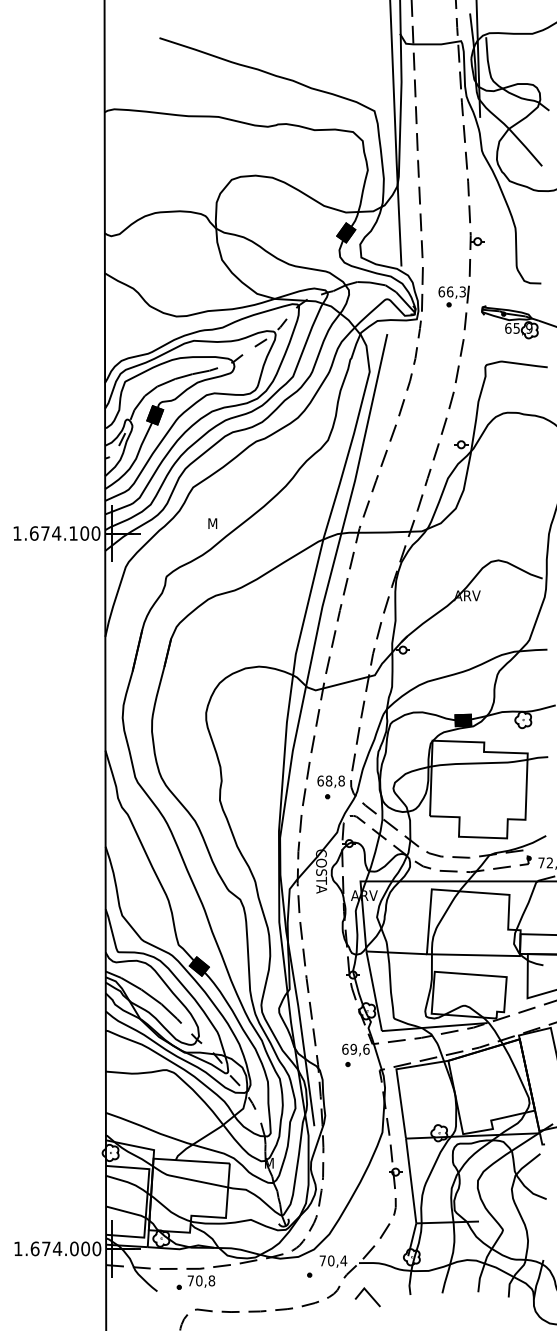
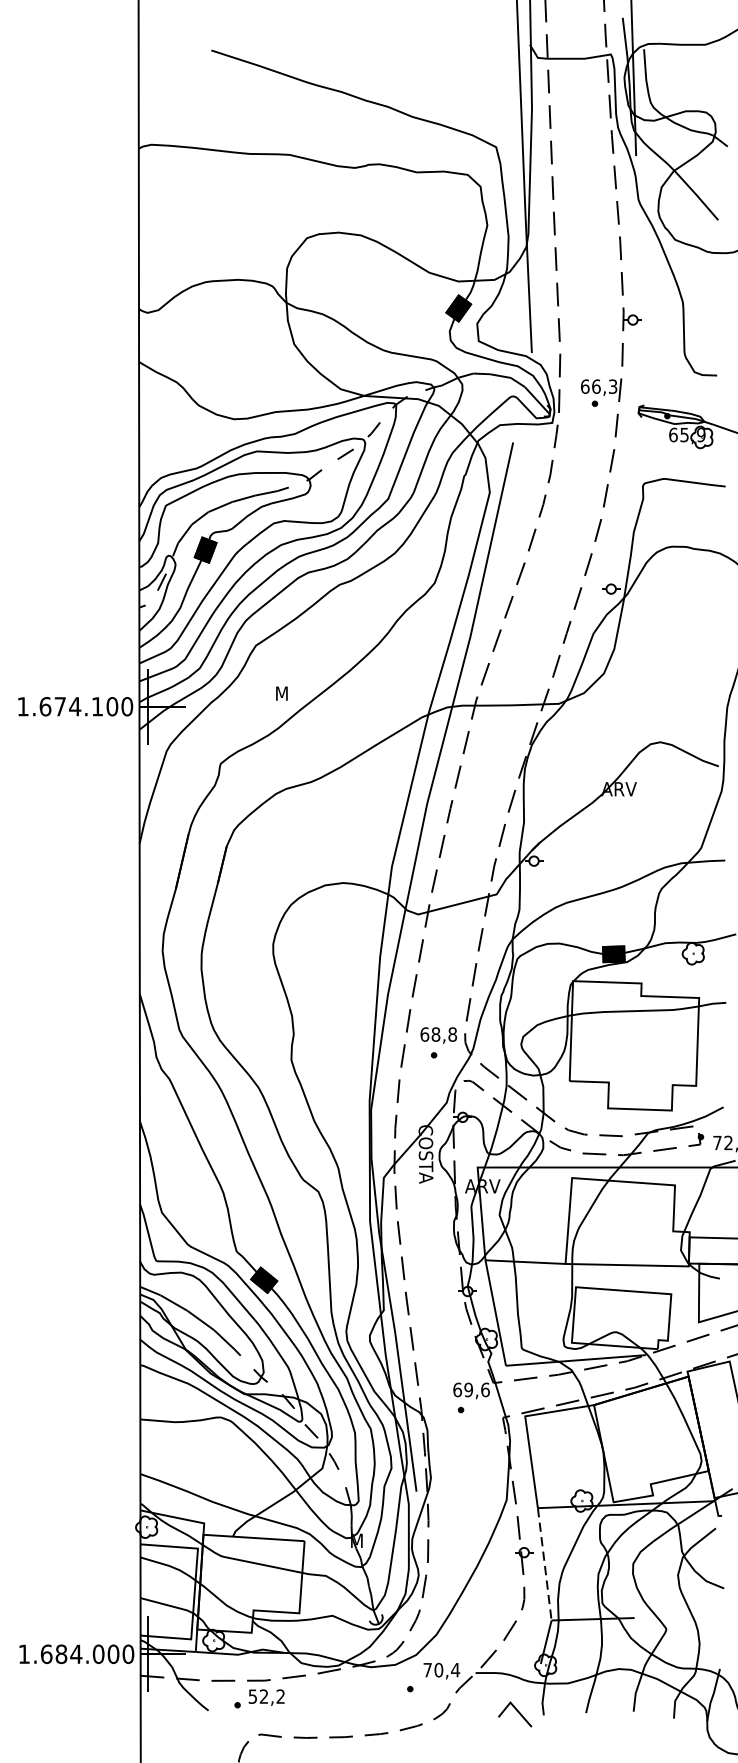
line: (411, 1180) -> (545, 1563), solid -> dashed
text: (46, 1248) -> (61, 1653), 1.674.000 -> 1.684.000
text: (201, 1280) -> (267, 1696), 70,8 -> 52,2
line: (369, 1295) -> (517, 1712), moved

